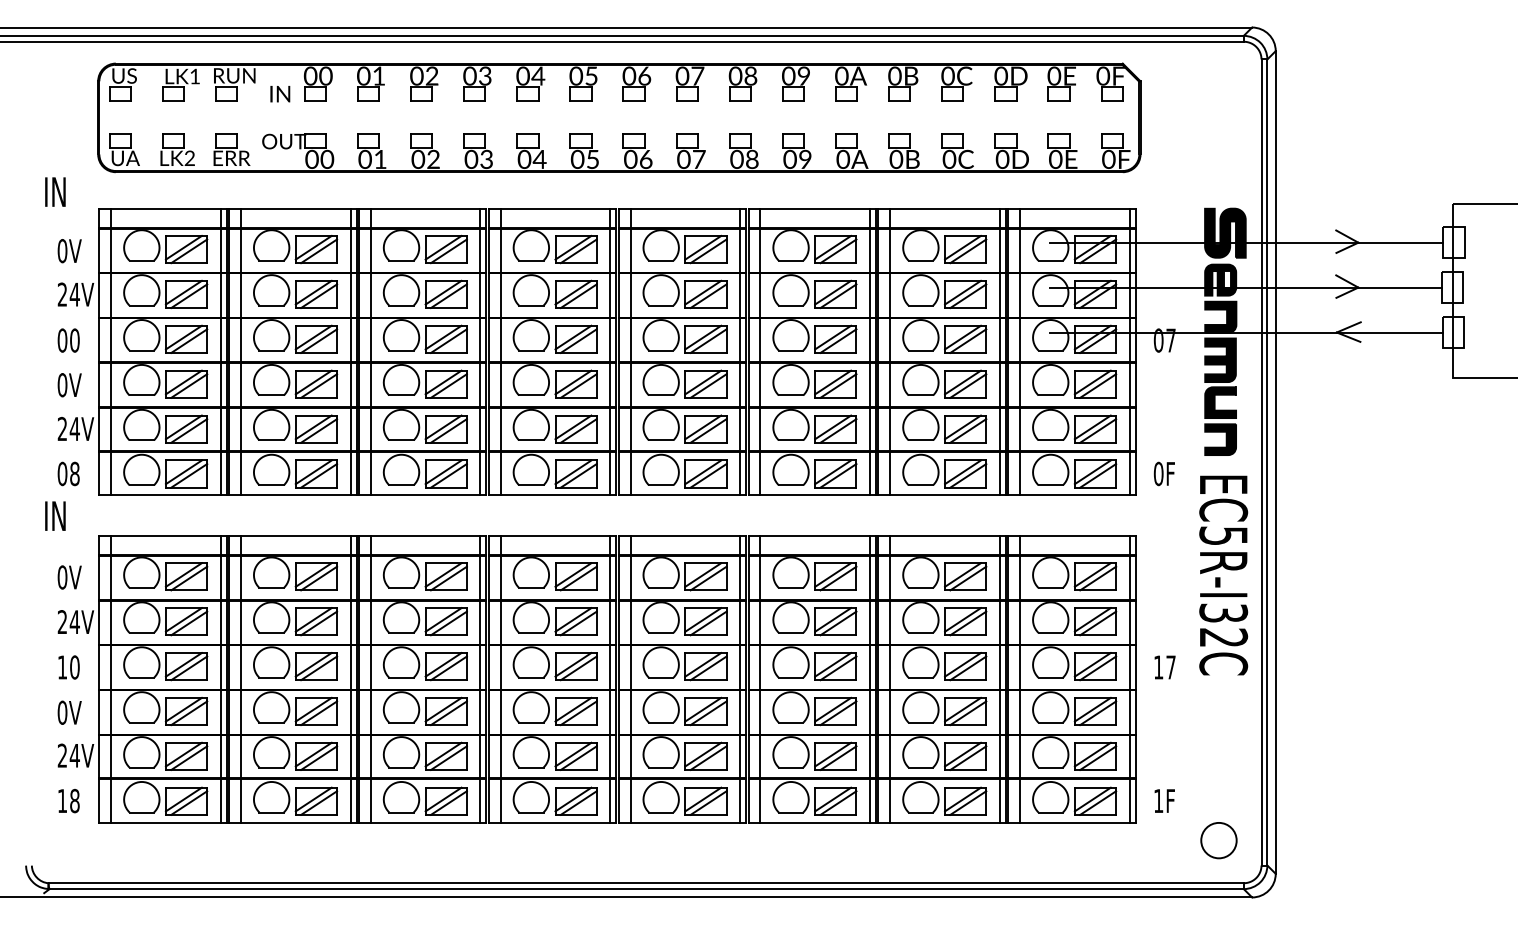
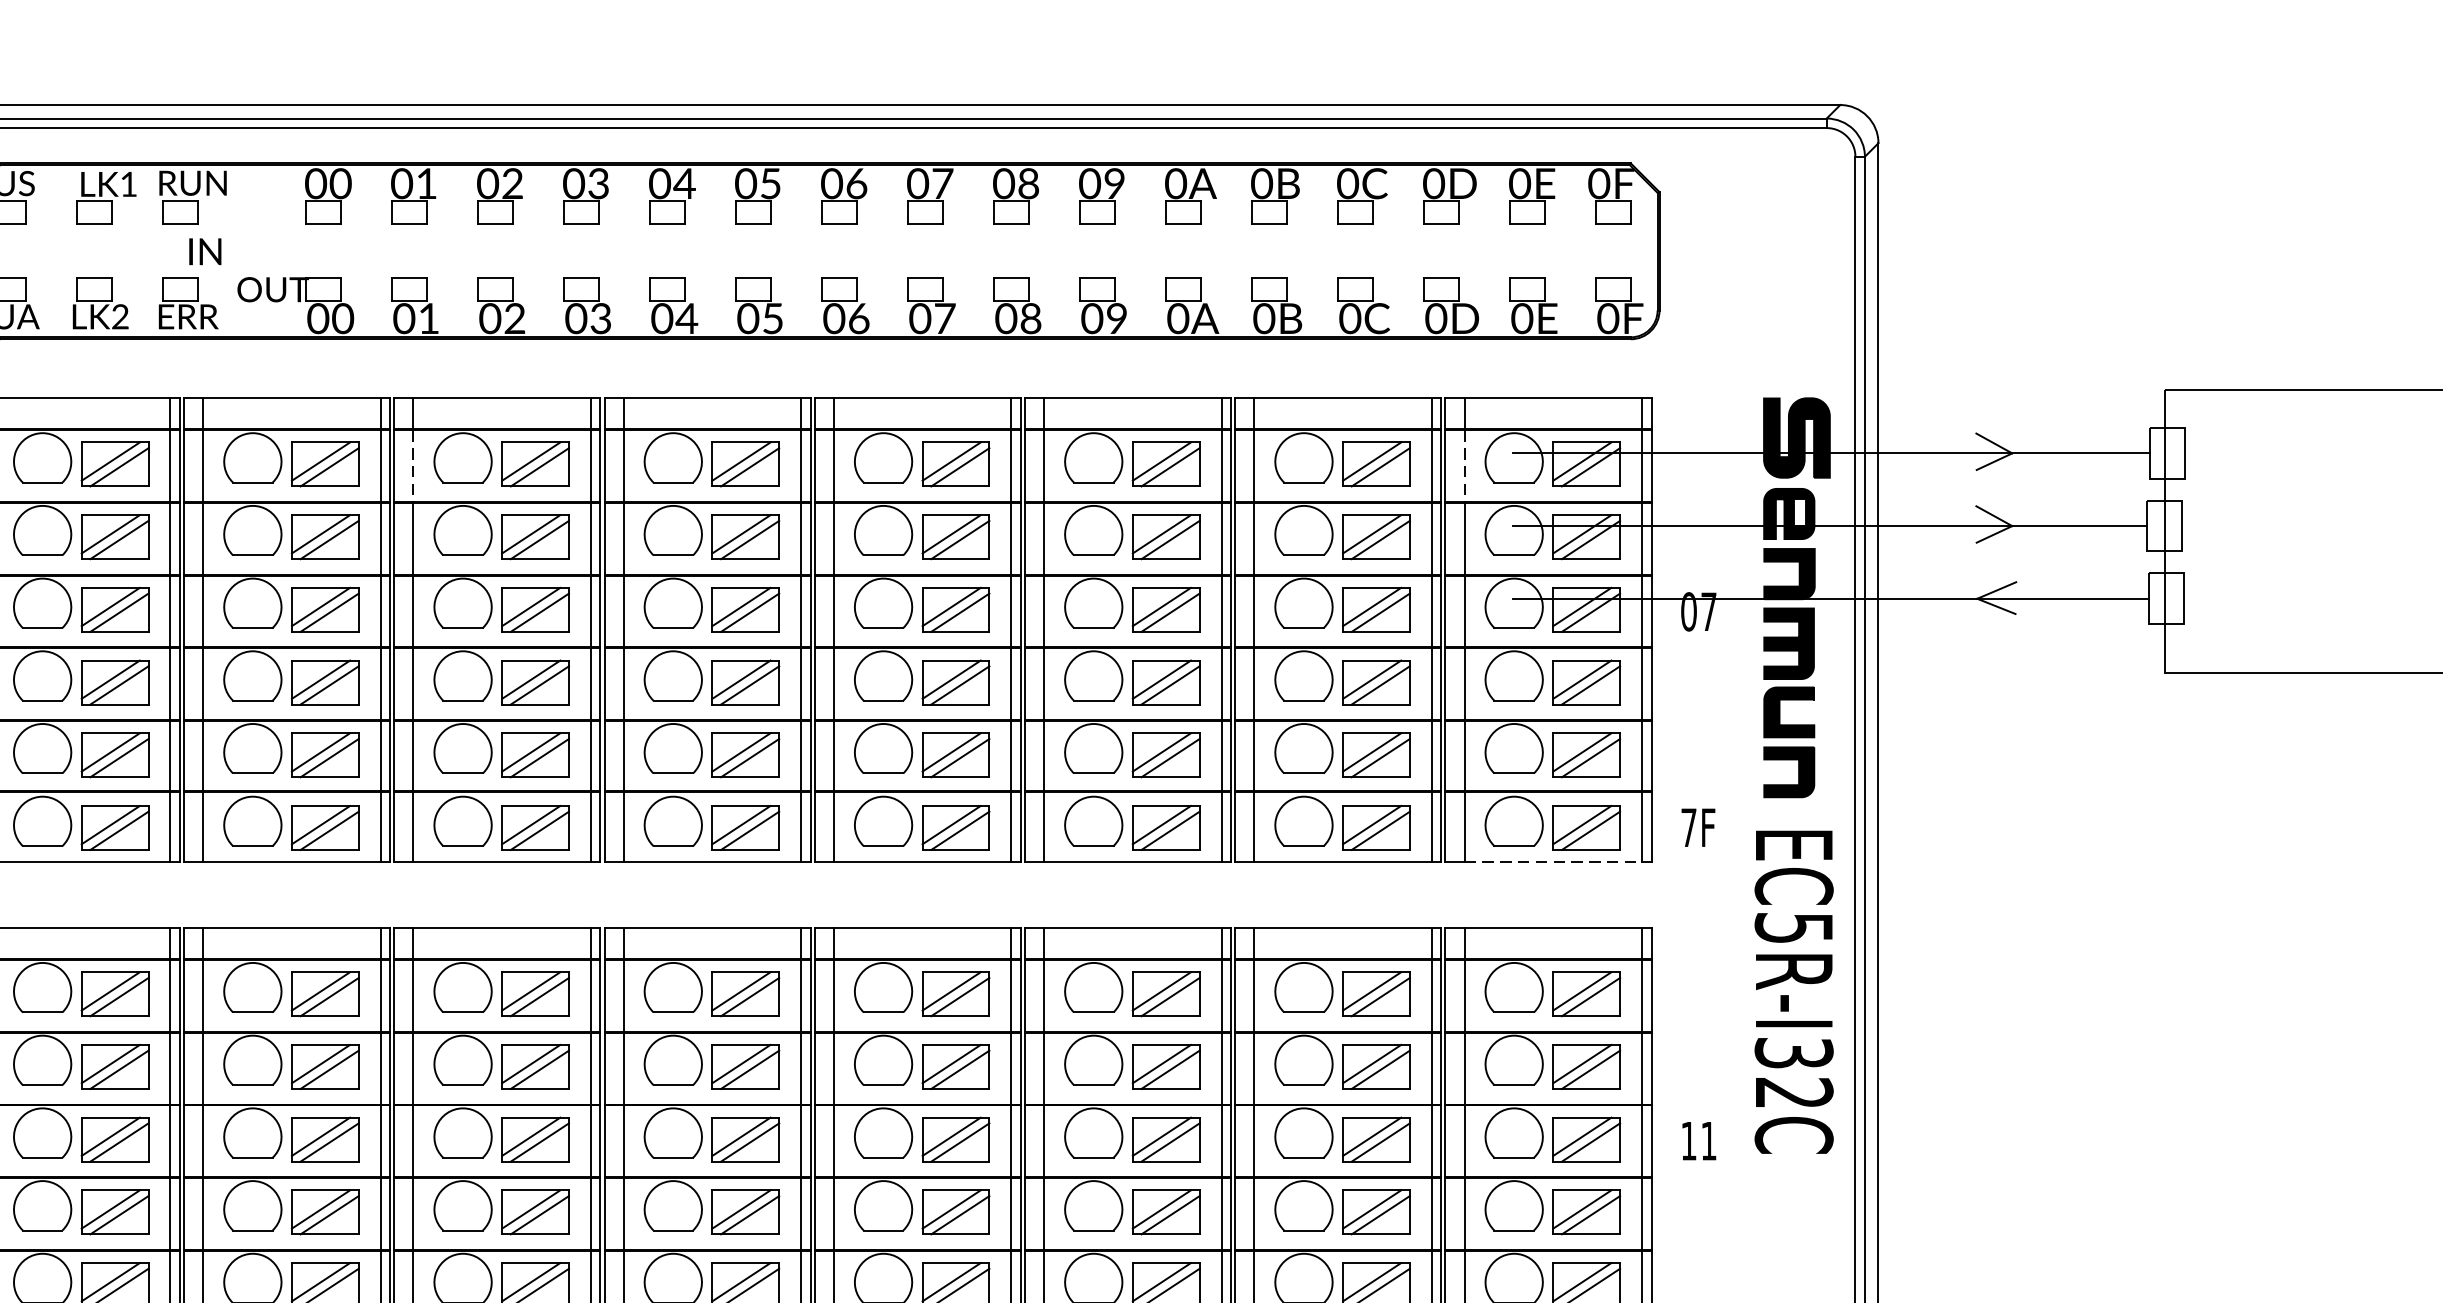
text: (280, 94) -> (205, 252), moved
line: (370, 251) -> (412, 467), solid -> dashed
line: (1020, 251) -> (1465, 467), solid -> dashed
text: (1158, 473) -> (1688, 827), 0F -> 7F
line: (1074, 495) -> (1552, 862), solid -> dashed
text: (1170, 667) -> (1708, 1141), 17 -> 11

